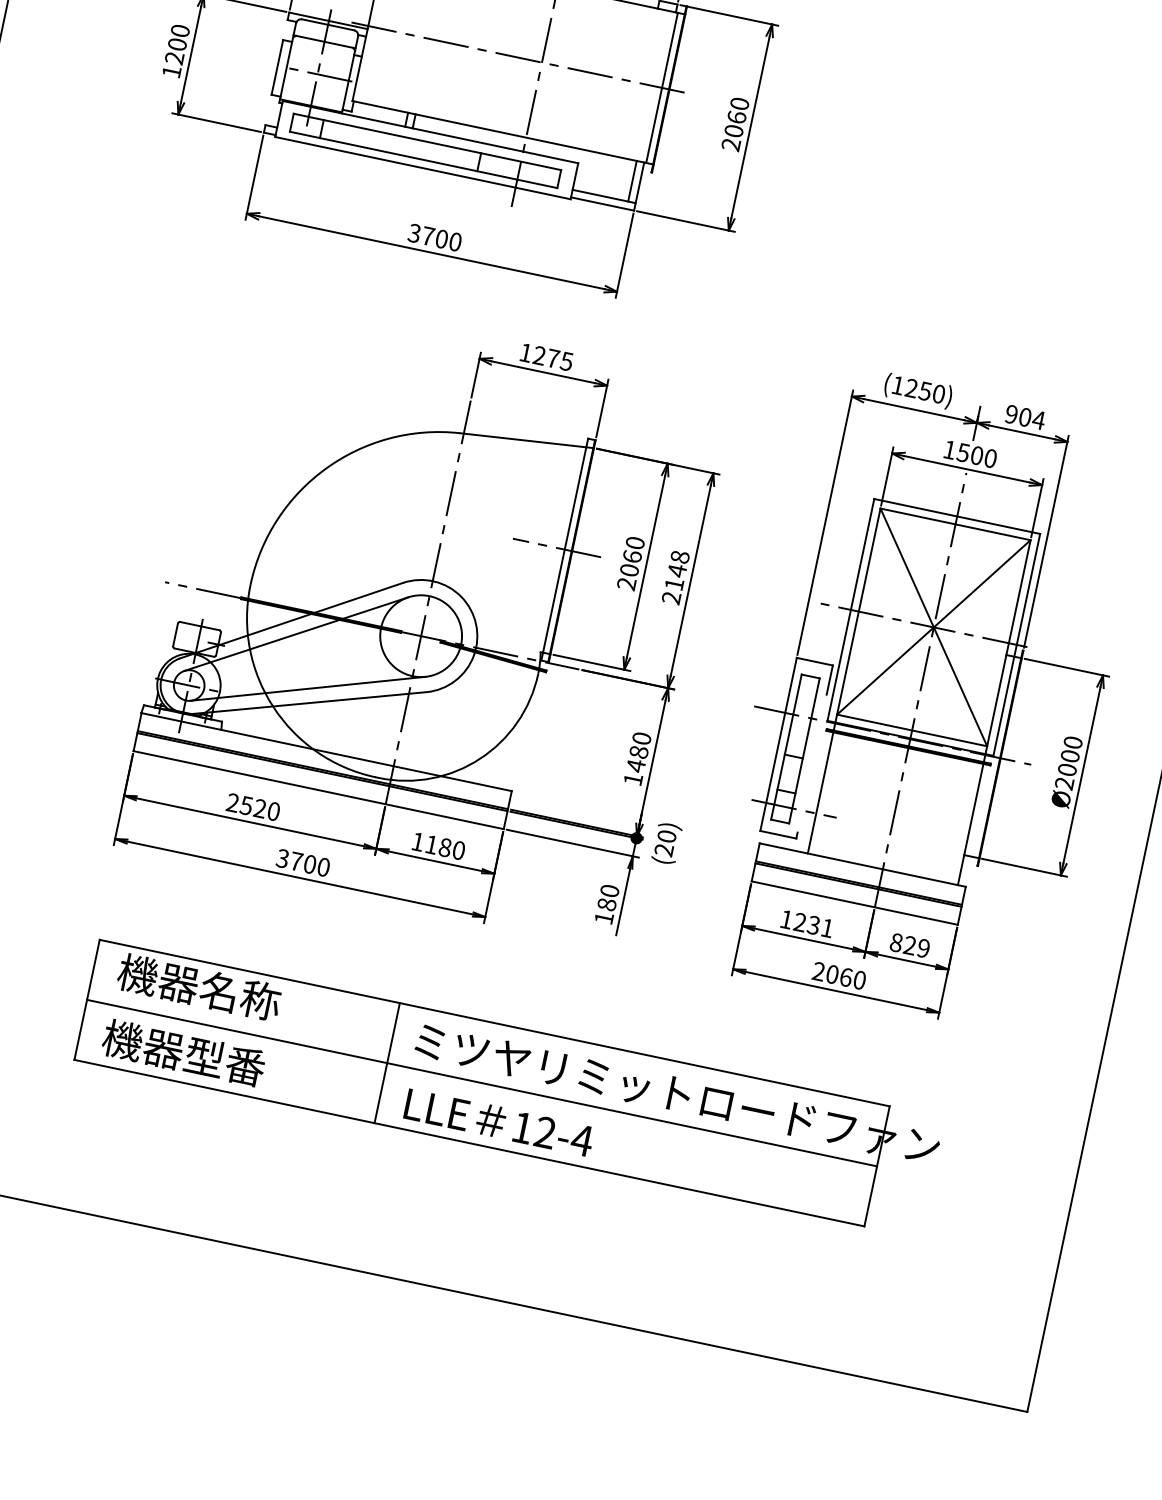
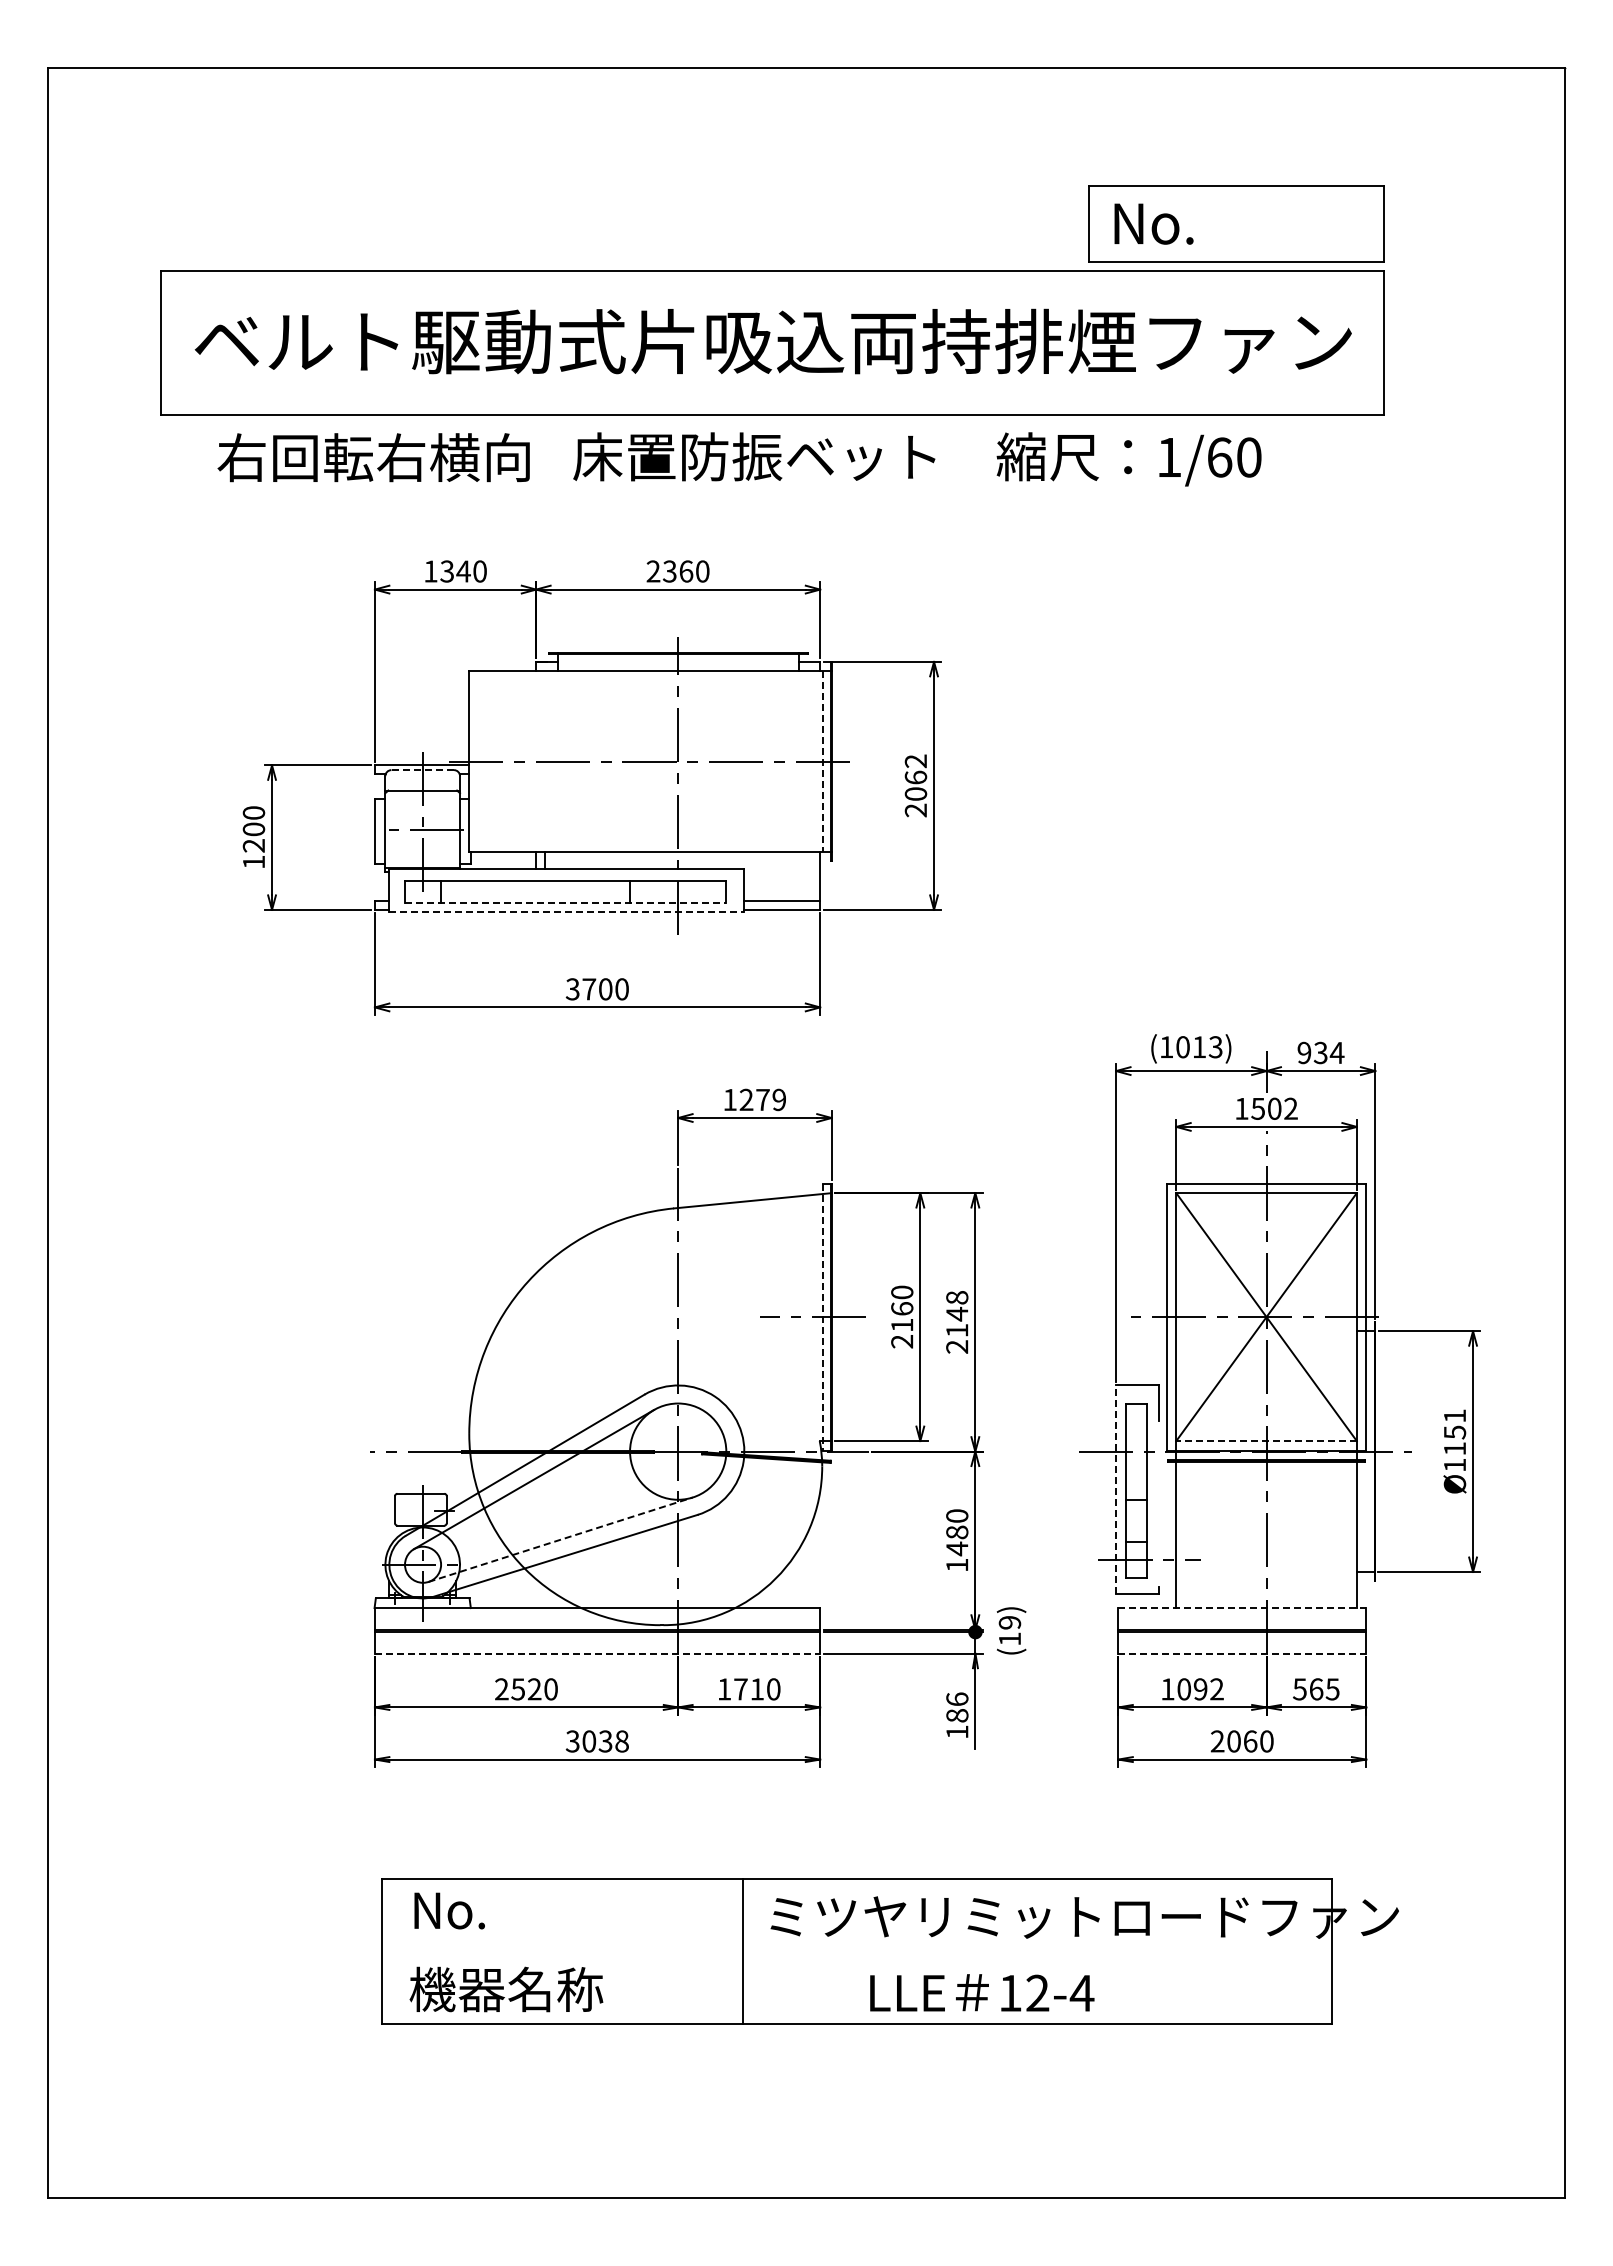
line: (327, 25) -> (422, 770), solid -> dashed
line: (661, 88) -> (822, 762), solid -> dashed
text: (740, 104) -> (916, 761), 2060 -> 2062
line: (423, 159) -> (565, 902), solid -> dashed
line: (422, 168) -> (566, 912), solid -> dashed
line: (632, 180) -> (811, 875), removed
text: (566, 361) -> (778, 1099), 1275 -> 1279
text: (925, 391) -> (1199, 1047), (1250) -> (1013)
text: (1024, 417) -> (1320, 1053), 904 -> 934
text: (990, 458) -> (1290, 1108), 1500 -> 1502
line: (564, 549) -> (822, 1317), solid -> dashed
text: (629, 569) -> (902, 1324), 2060 -> 2160
line: (307, 688) -> (560, 1539), solid -> dashed
line: (912, 730) -> (1266, 1441), solid -> dashed
line: (778, 744) -> (1116, 1489), solid -> dashed
text: (1068, 762) -> (1454, 1440), Ø2000 -> Ø1151
line: (318, 789) -> (597, 1653), solid -> dashed
text: (665, 842) -> (1009, 1630), (20) -> (19)
text: (438, 846) -> (749, 1689), 1180 -> 1710
text: (309, 864) -> (605, 1741), 3700 -> 3038
line: (862, 865) -> (1242, 1608), solid -> dashed
text: (610, 890) -> (957, 1698), 180 -> 186
line: (854, 902) -> (1242, 1653), solid -> dashed
text: (813, 925) -> (1200, 1689), 1231 -> 1092
text: (909, 945) -> (1315, 1689), 829 -> 565
text: (199, 986) -> (507, 1909), 機器名称 -> No.
text: (224, 1061) -> (555, 1989), 機器型番 -> 機器名称
line: (481, 1082) -> (856, 1951), removed
text: (499, 1122) -> (982, 1992), moved

